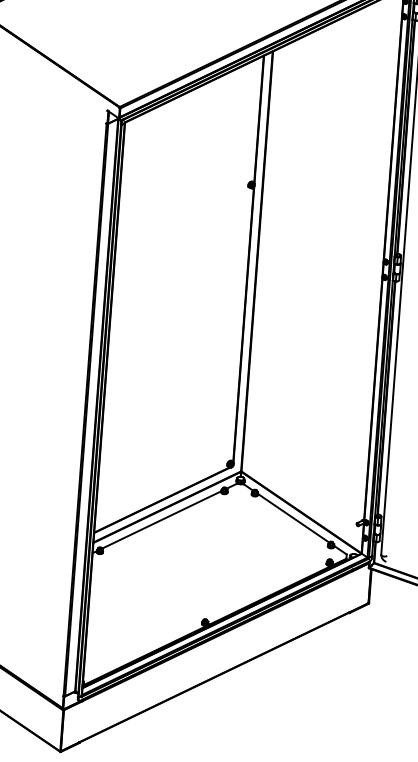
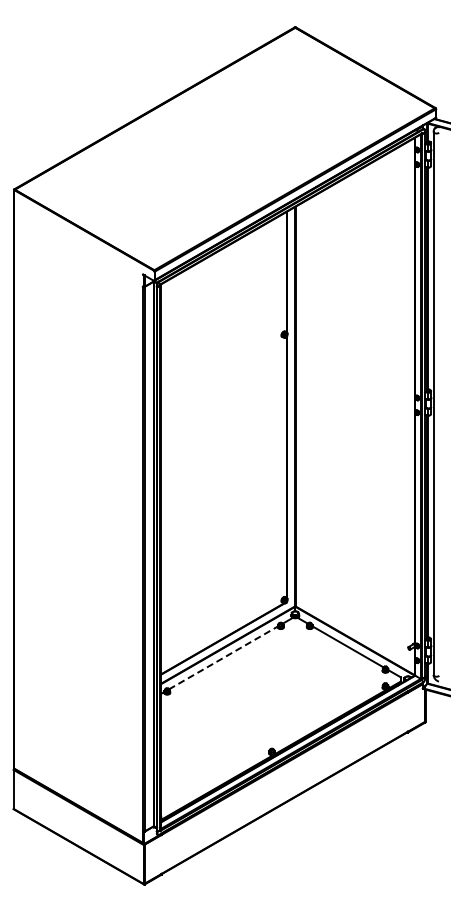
line: (161, 519) -> (223, 657), solid -> dashed

